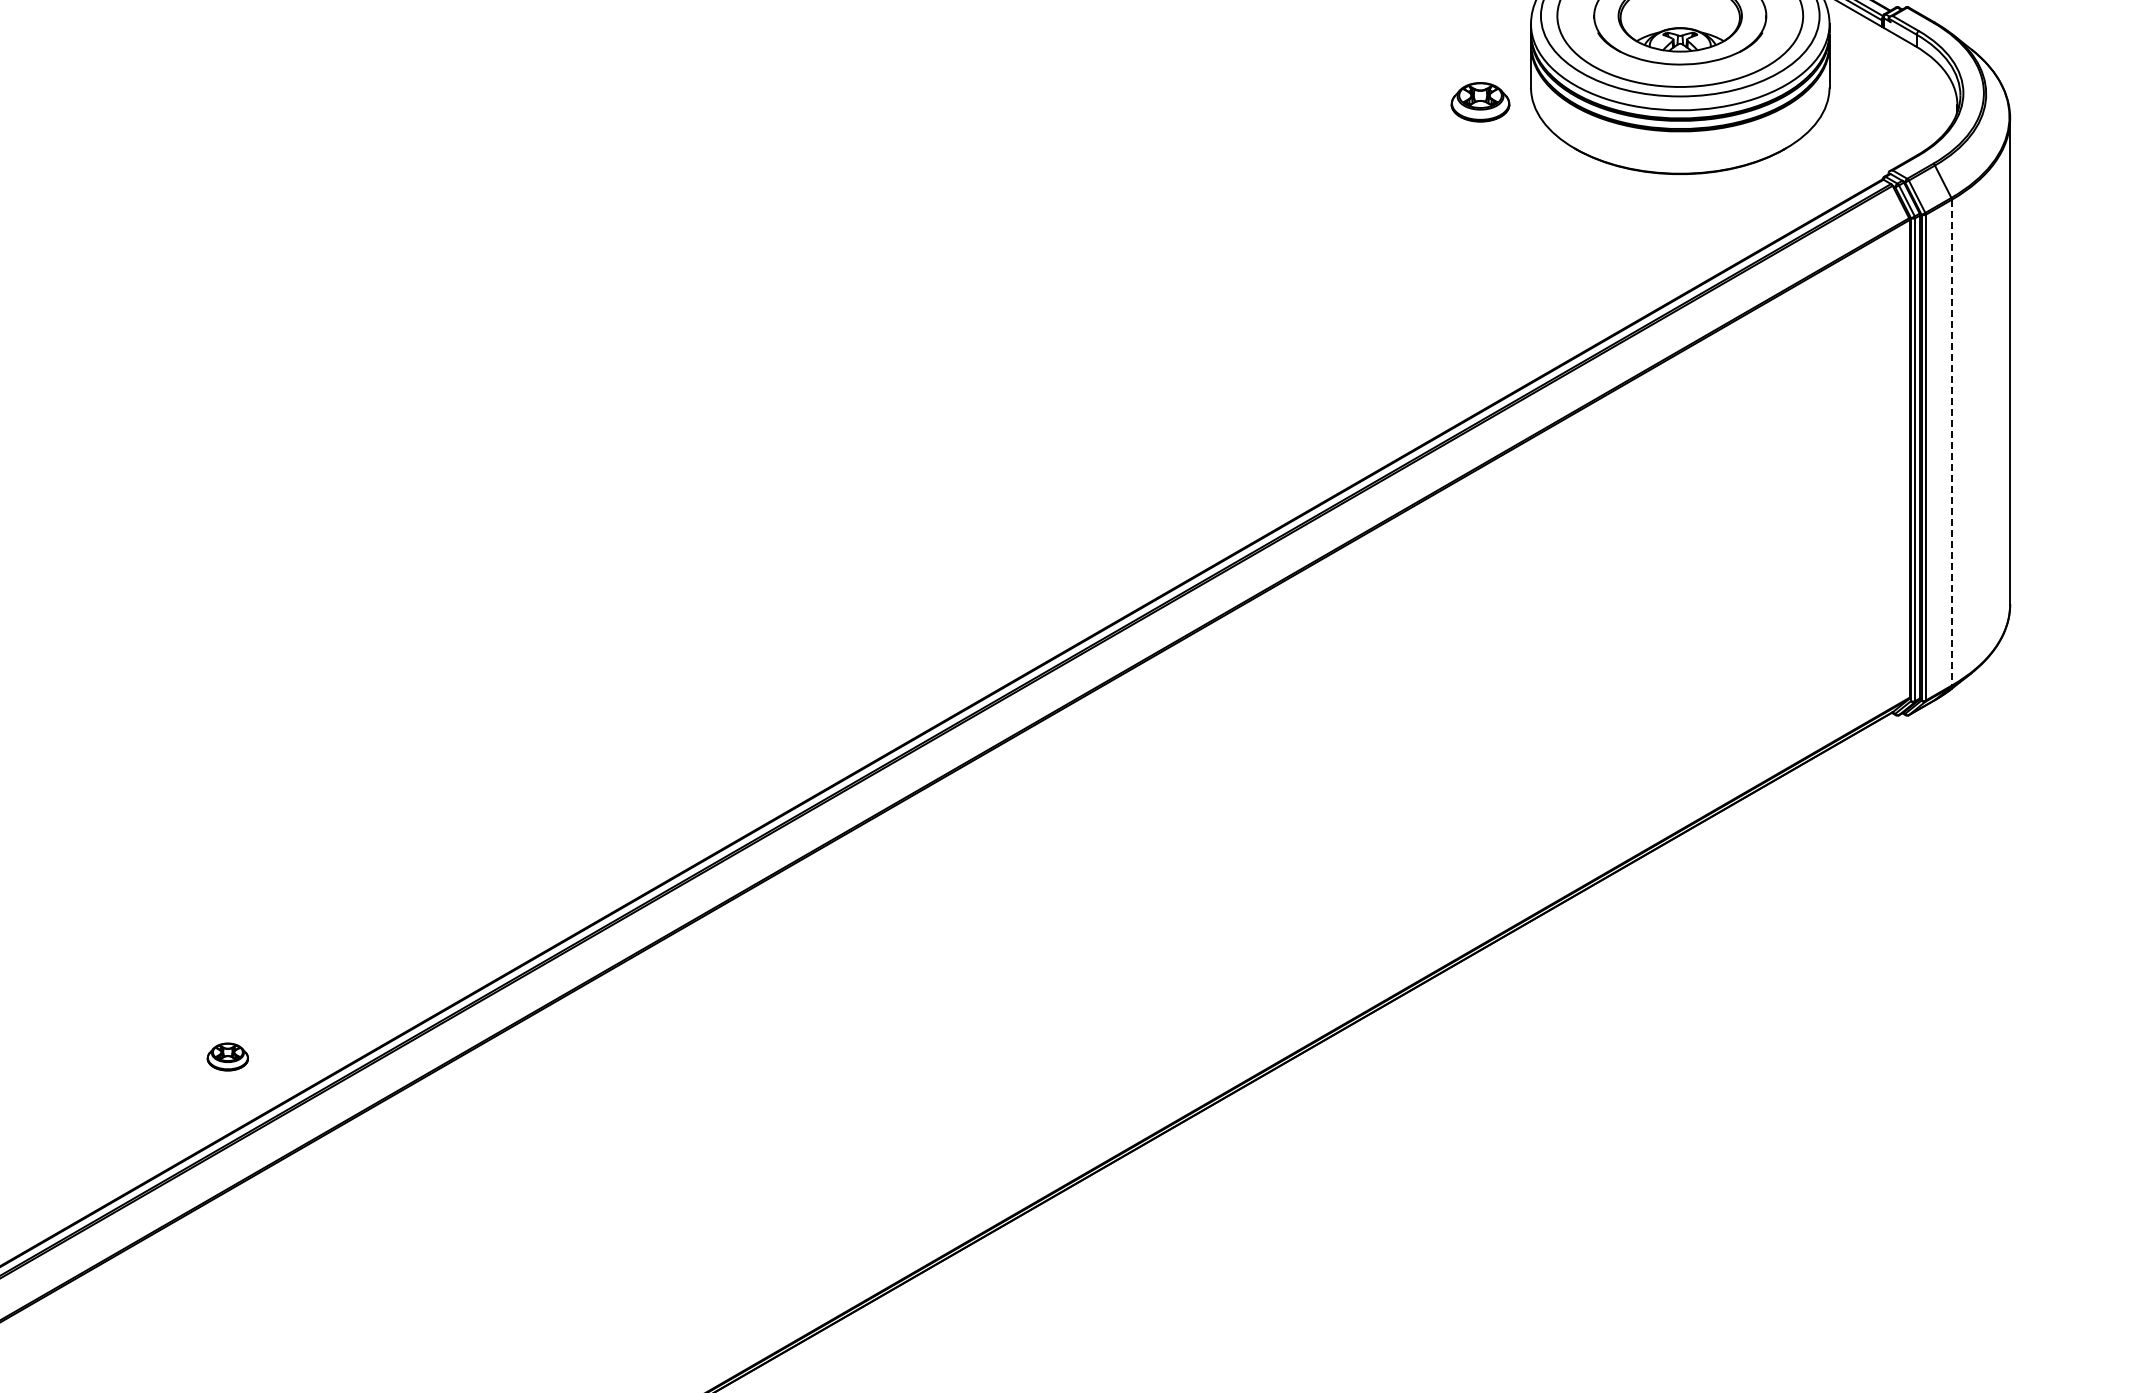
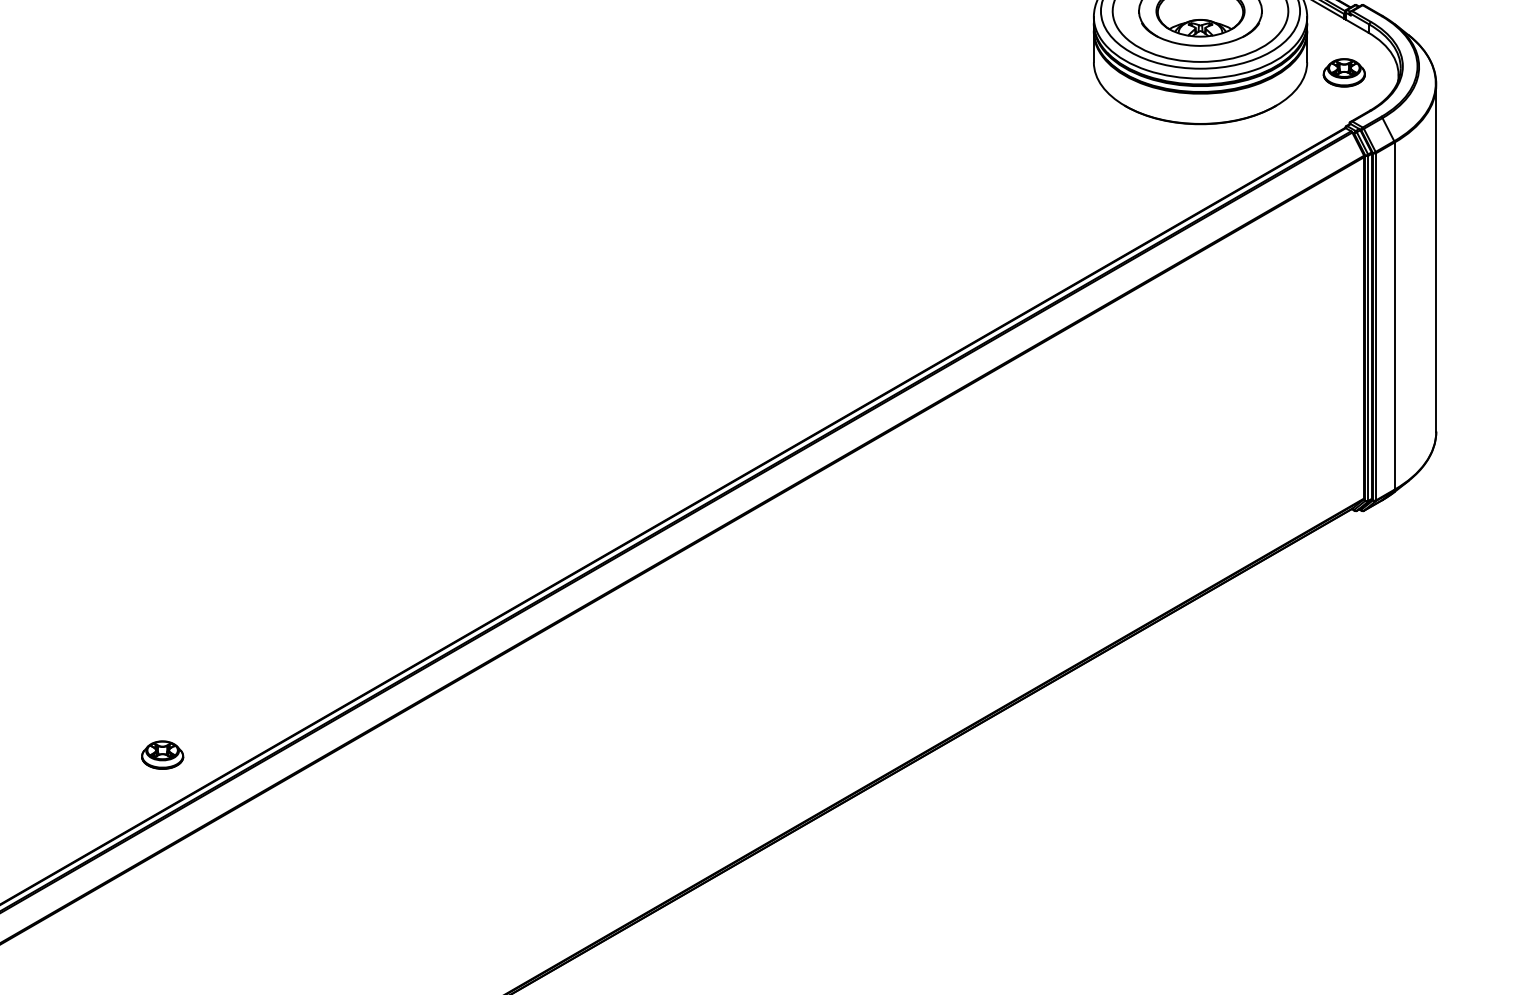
part: (1480, 102) -> (1344, 73), moved
line: (1951, 442) -> (1394, 315), dashed -> solid
part: (227, 1056) -> (162, 754), size x1.43

